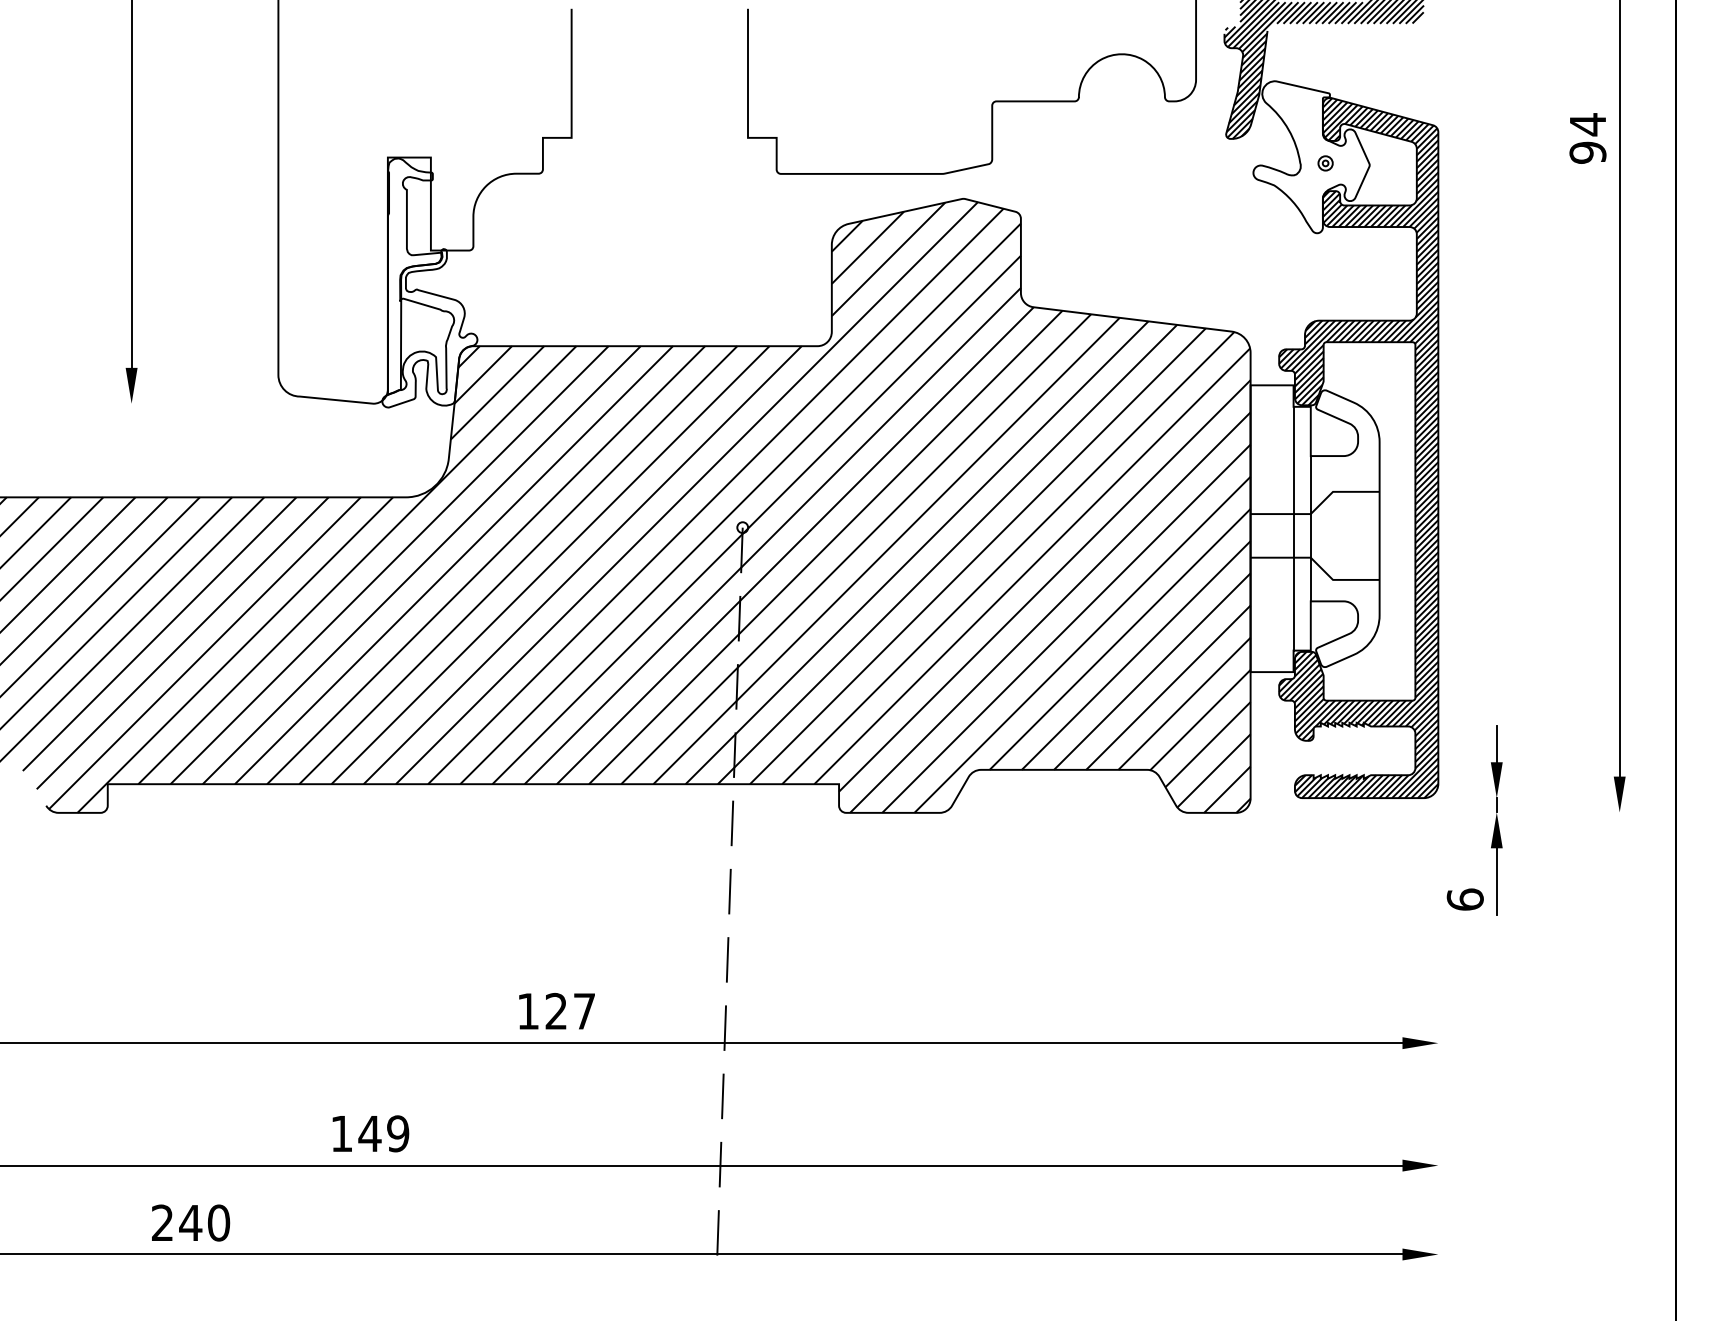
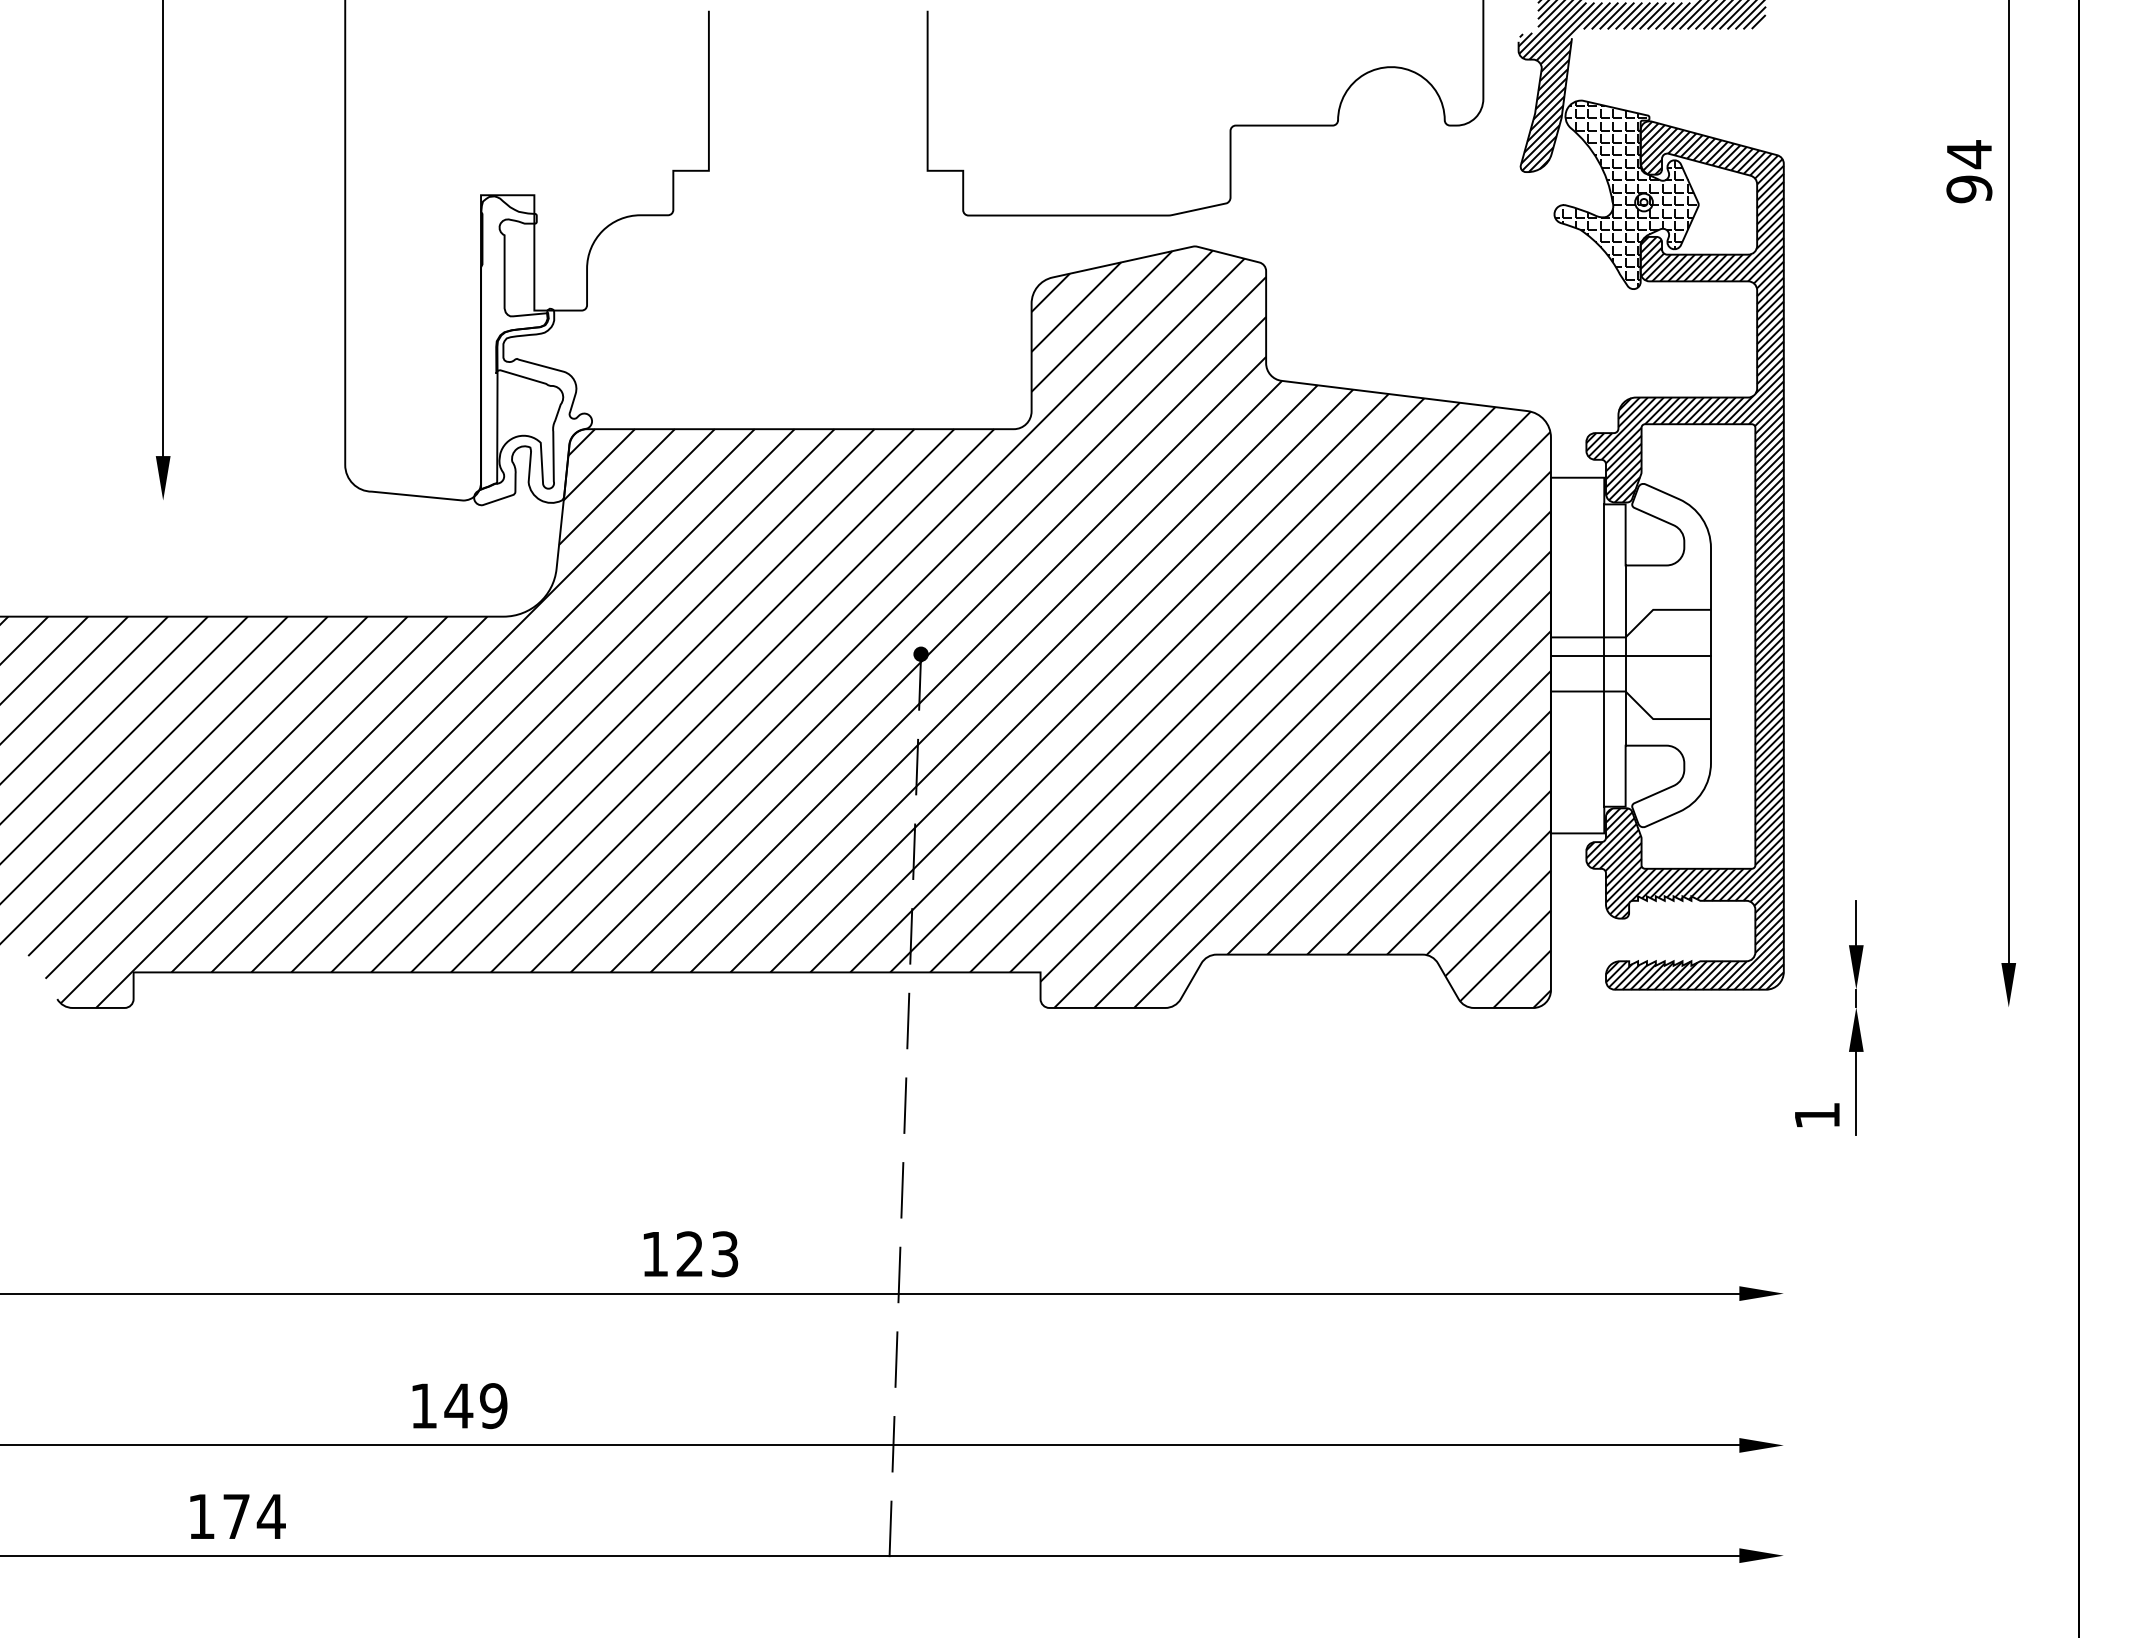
hatch: (1310, 156) -> (1625, 194), added
fill: (742, 527) -> (920, 653), added
line: (1314, 528) -> (1630, 655), added
text: (1465, 899) -> (1817, 1115), 6 -> 1
text: (584, 1011) -> (724, 1254), 127 -> 123
text: (190, 1222) -> (236, 1516), 240 -> 174

